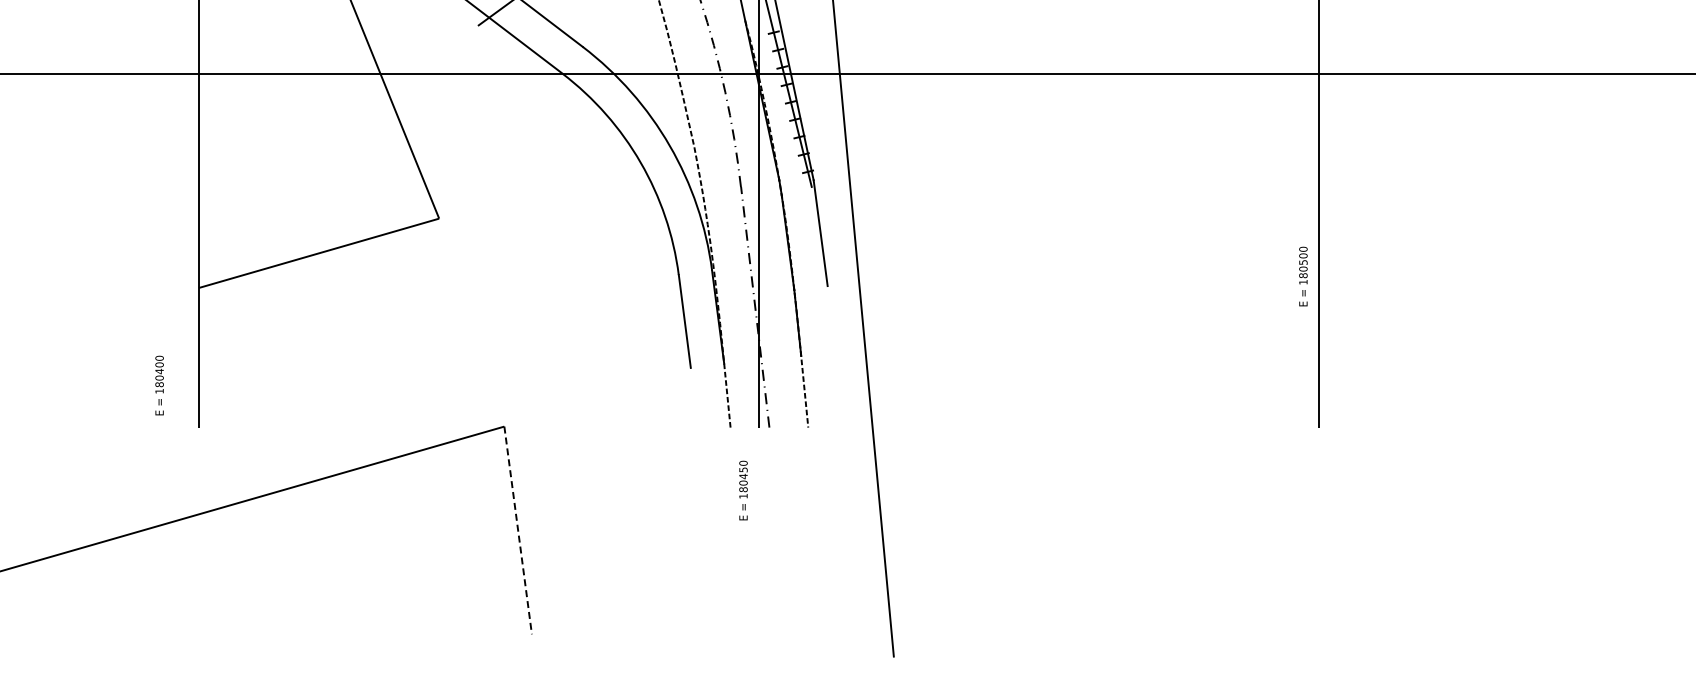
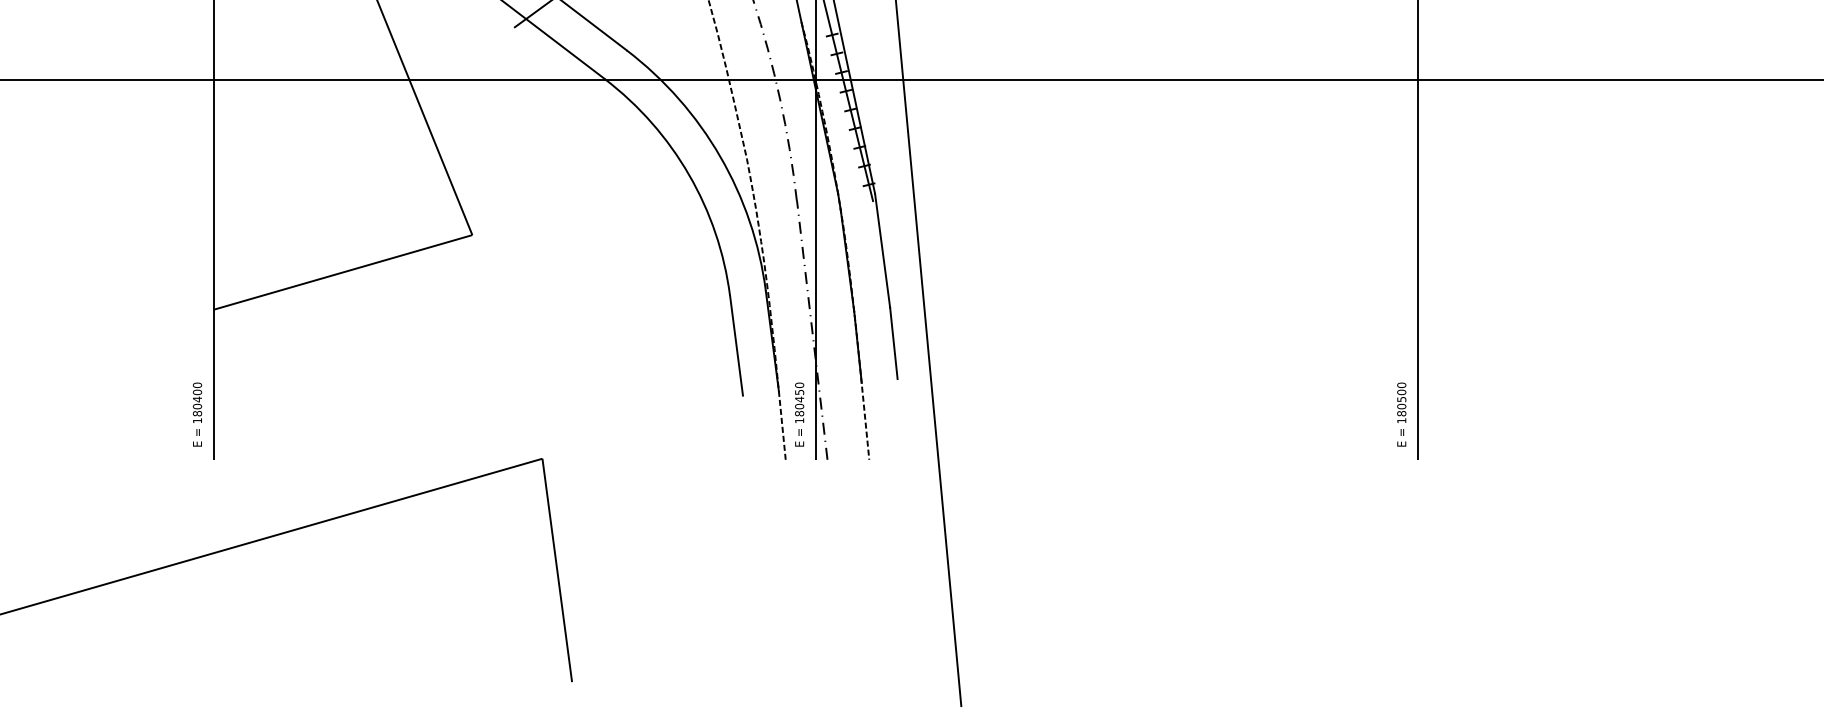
text: (1303, 276) -> (1401, 414), moved
line: (830, 319) -> (893, 343), added
text: (159, 385) -> (197, 414), moved
text: (743, 490) -> (799, 414), moved
line: (518, 530) -> (557, 570), dashed -> solid

